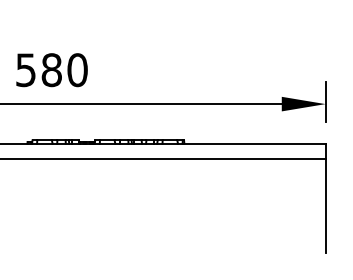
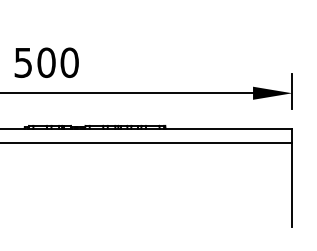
text: (51, 69) -> (46, 62), 580 -> 500

